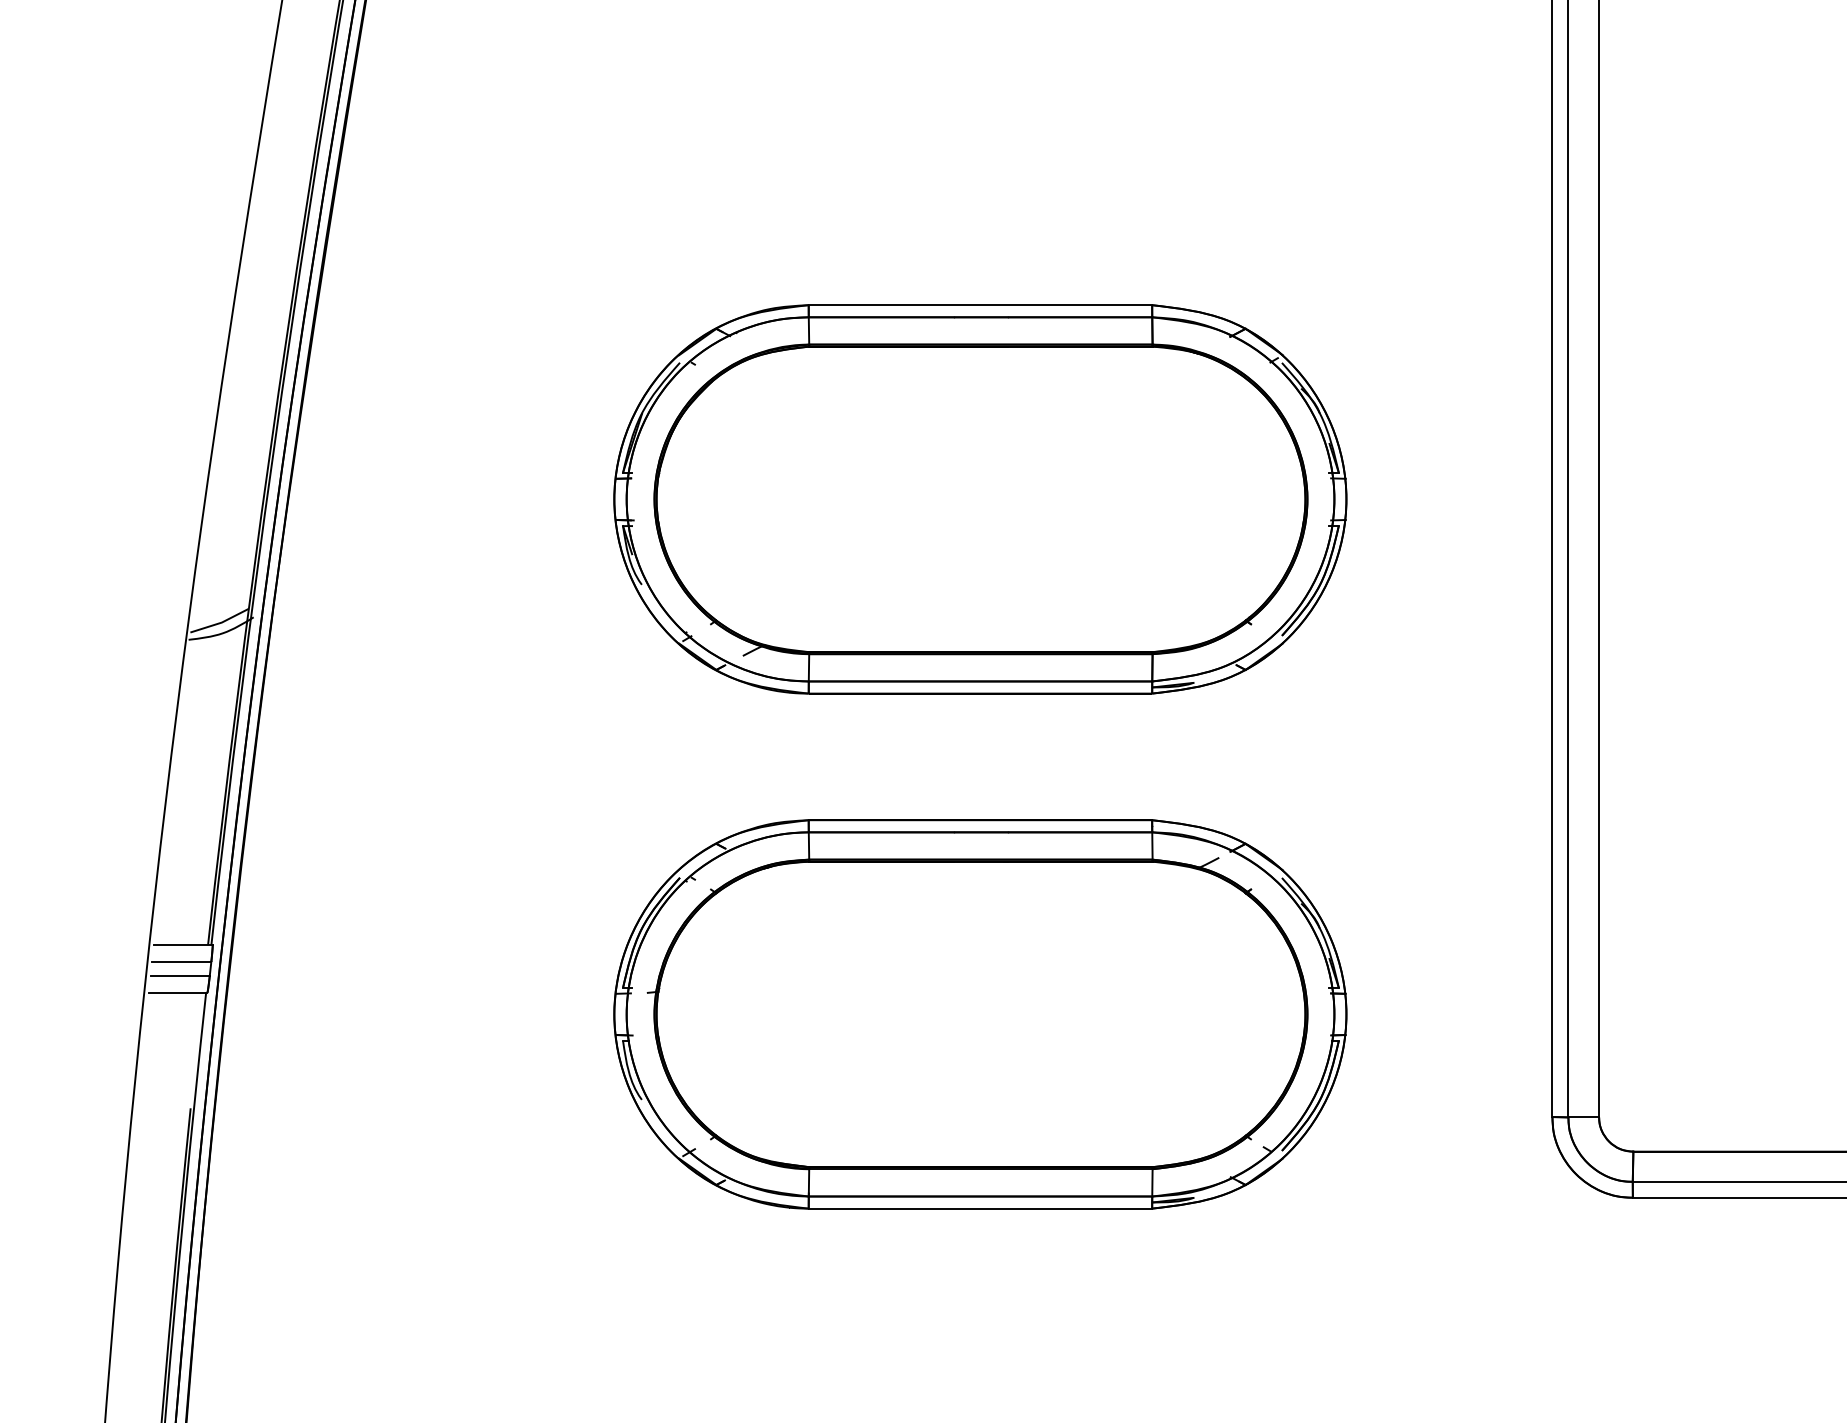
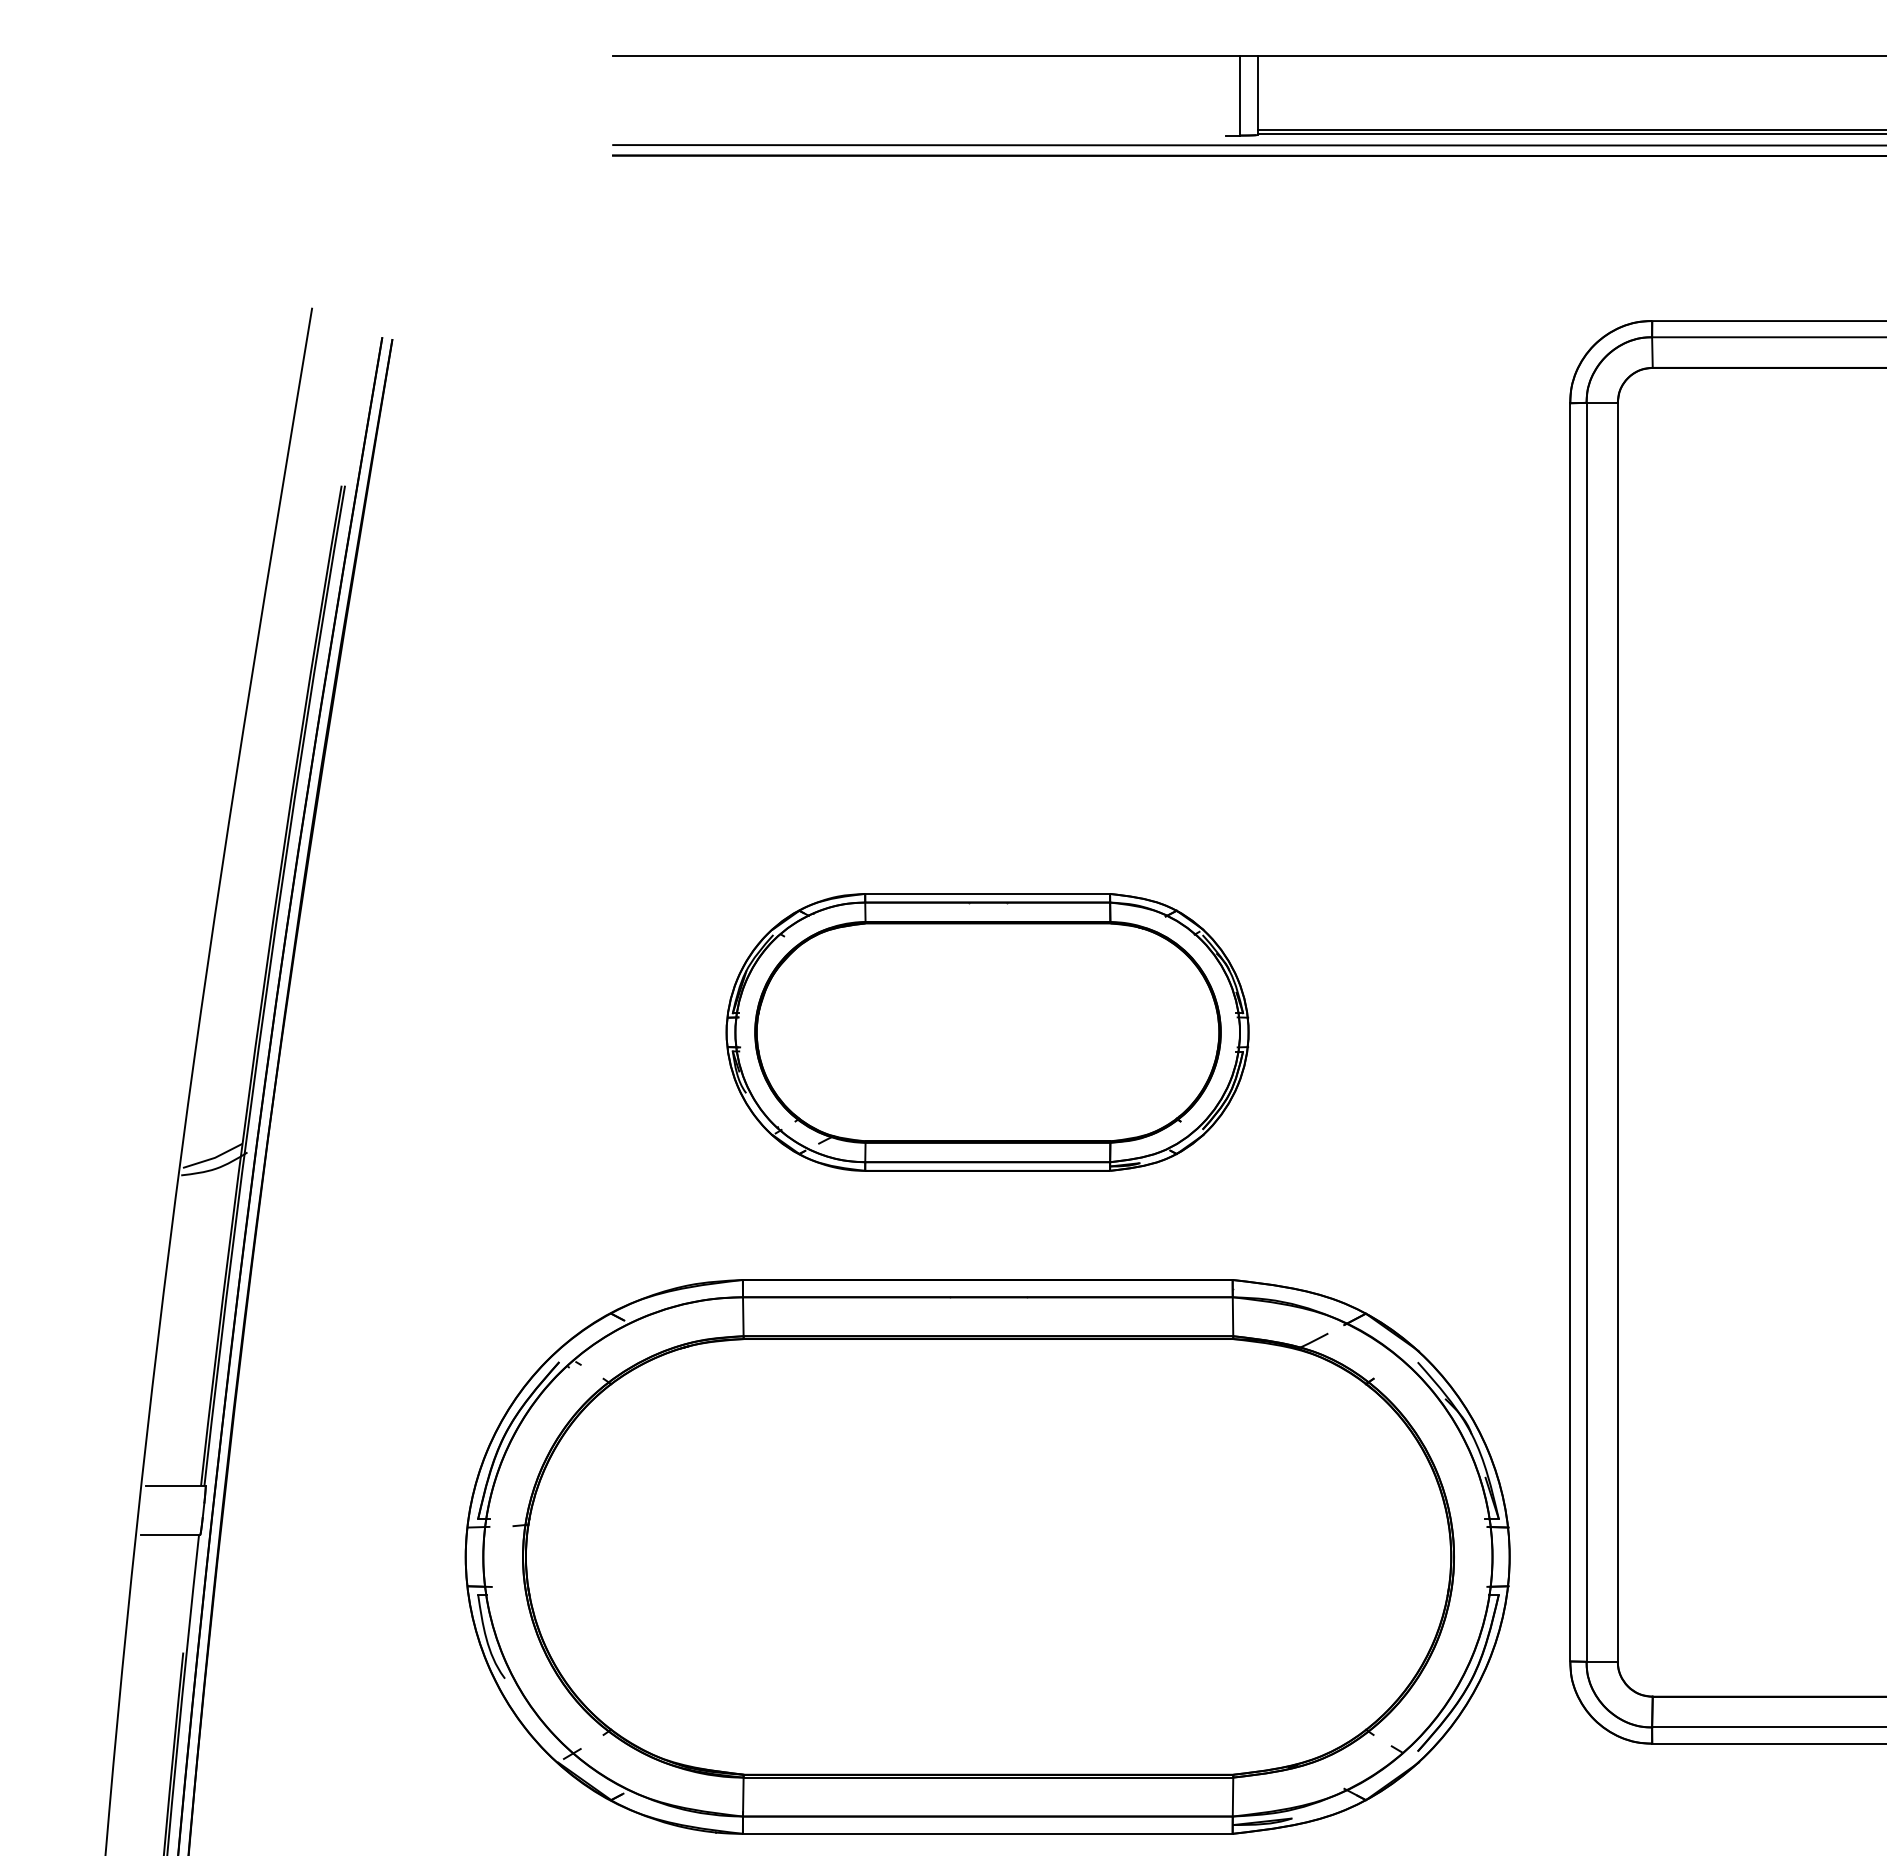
part: (980, 499) -> (987, 1032), size x0.7
line: (182, 961) -> (174, 1503), removed
line: (180, 975) -> (172, 1517), removed
part: (980, 1014) -> (987, 1556), size x1.4

